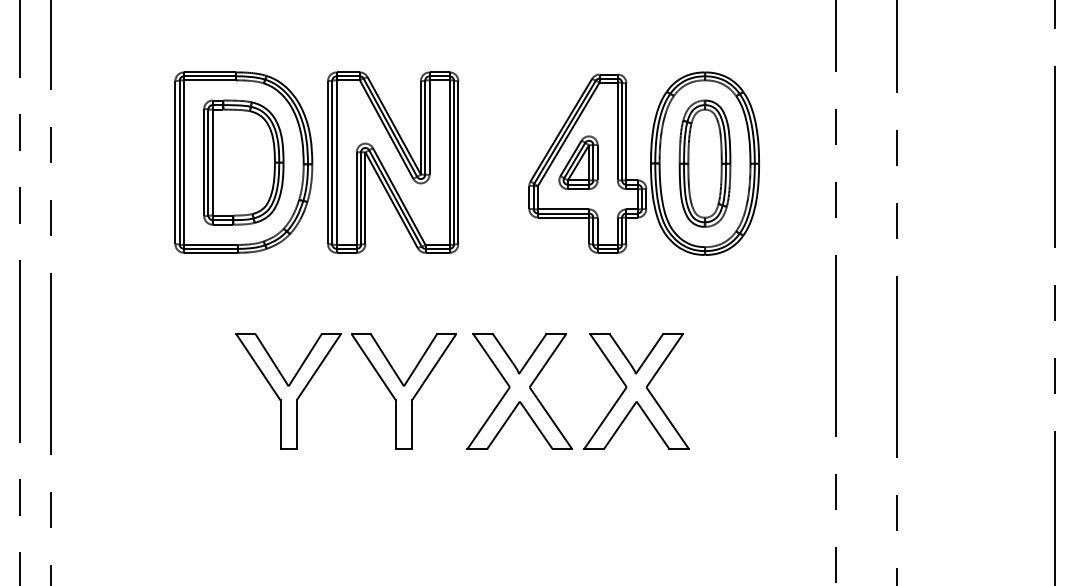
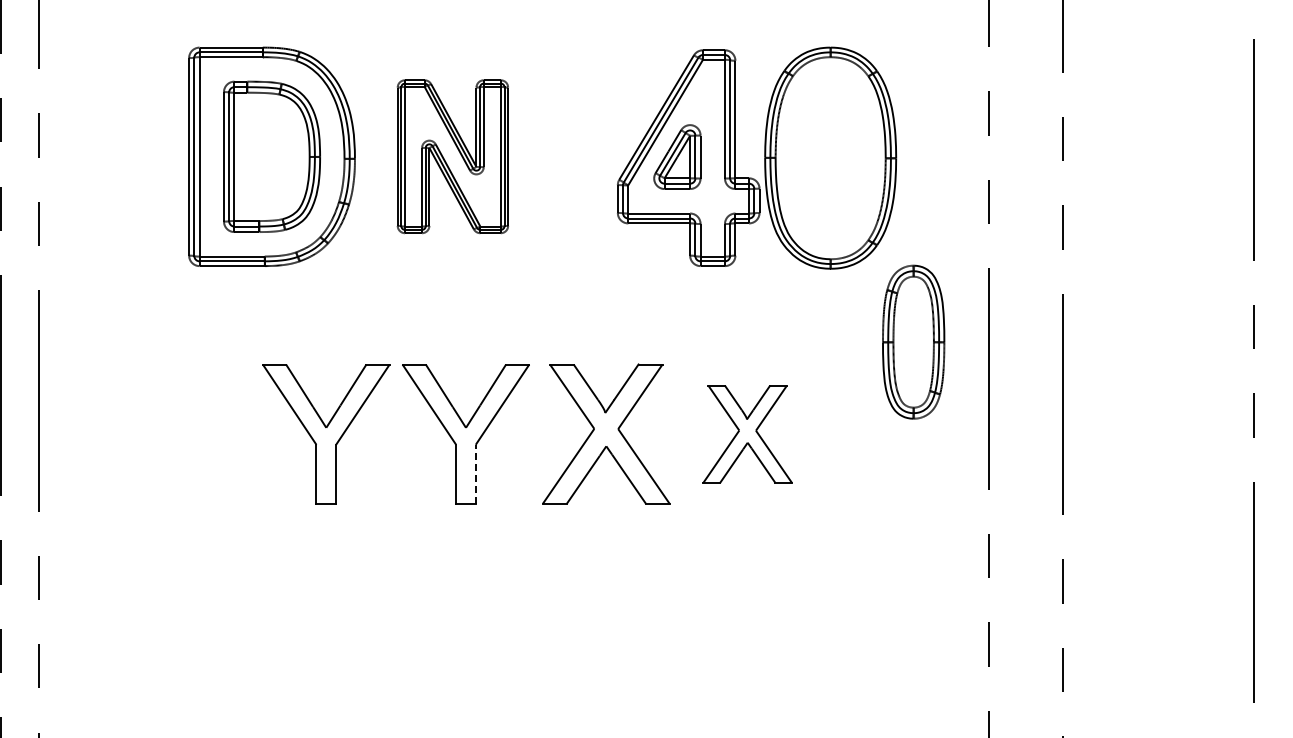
part: (392, 162) -> (452, 156), size x0.7
part: (704, 163) -> (913, 341), moved
part: (636, 391) -> (747, 434), size x0.7
line: (411, 424) -> (475, 474), solid -> dashed

